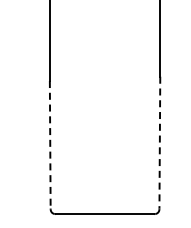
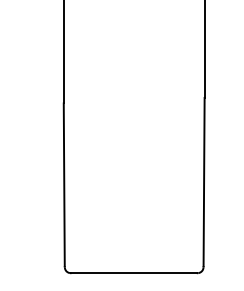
line: (159, 142) -> (203, 181), dashed -> solid
line: (50, 144) -> (64, 184), dashed -> solid

